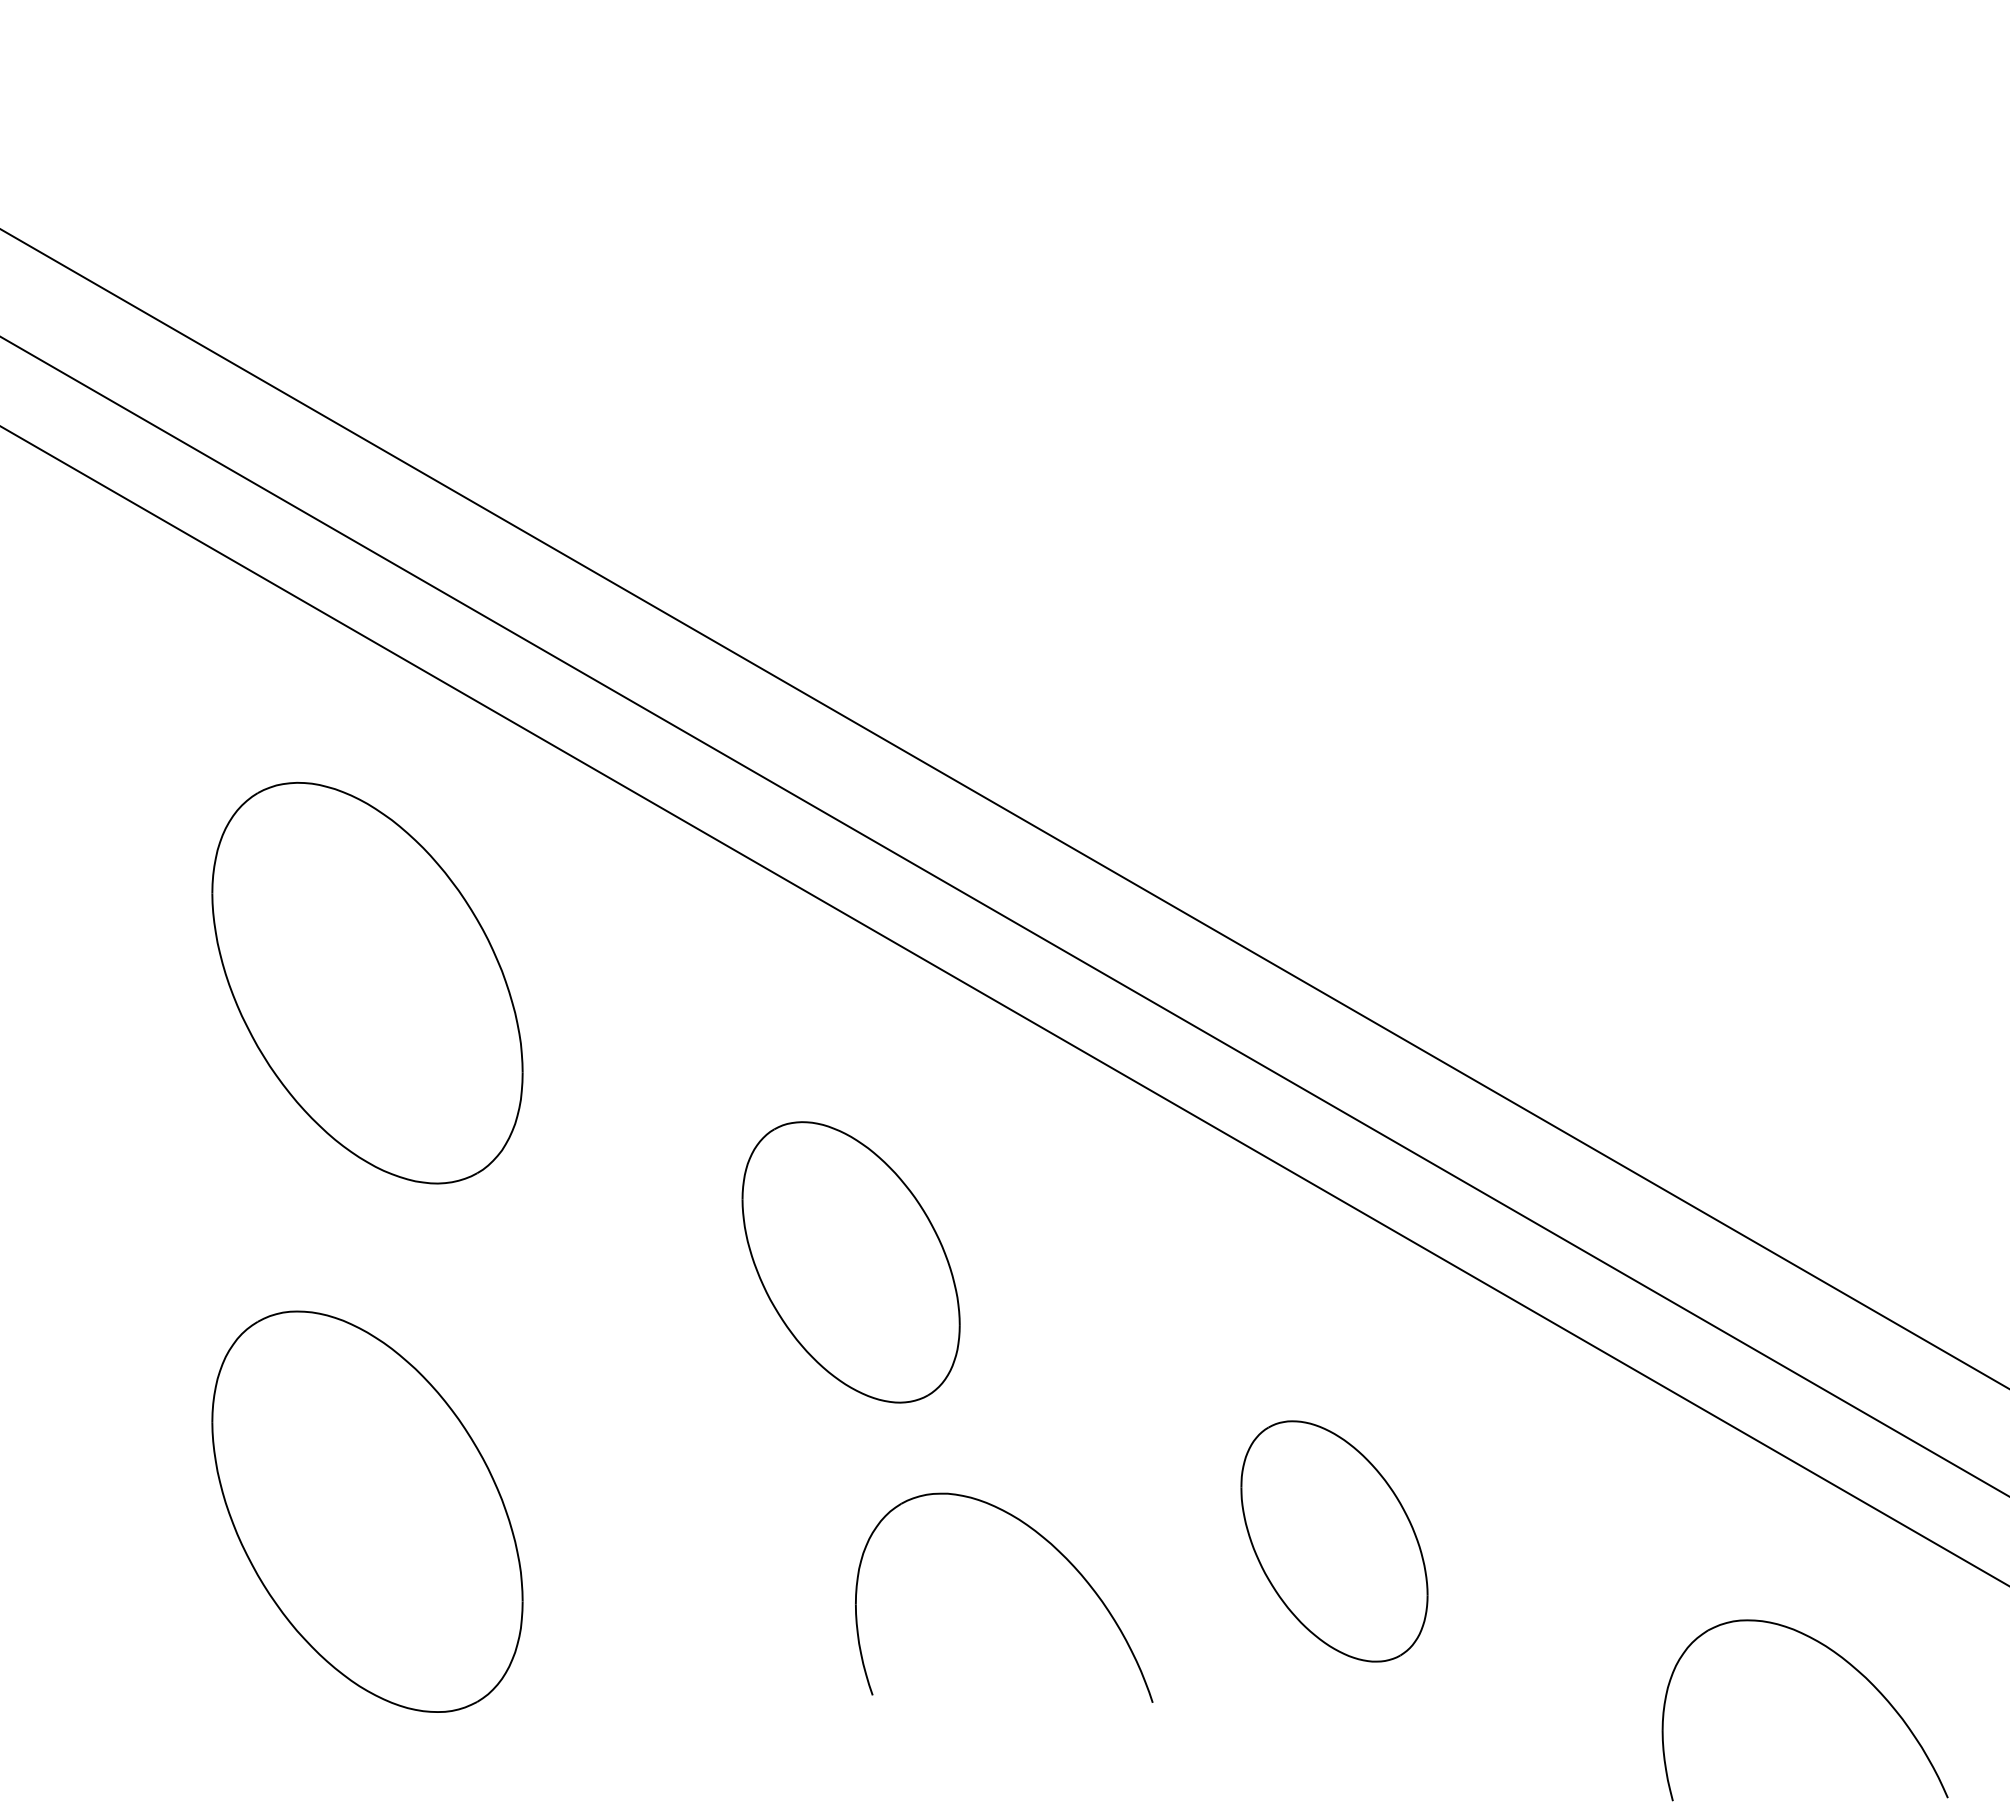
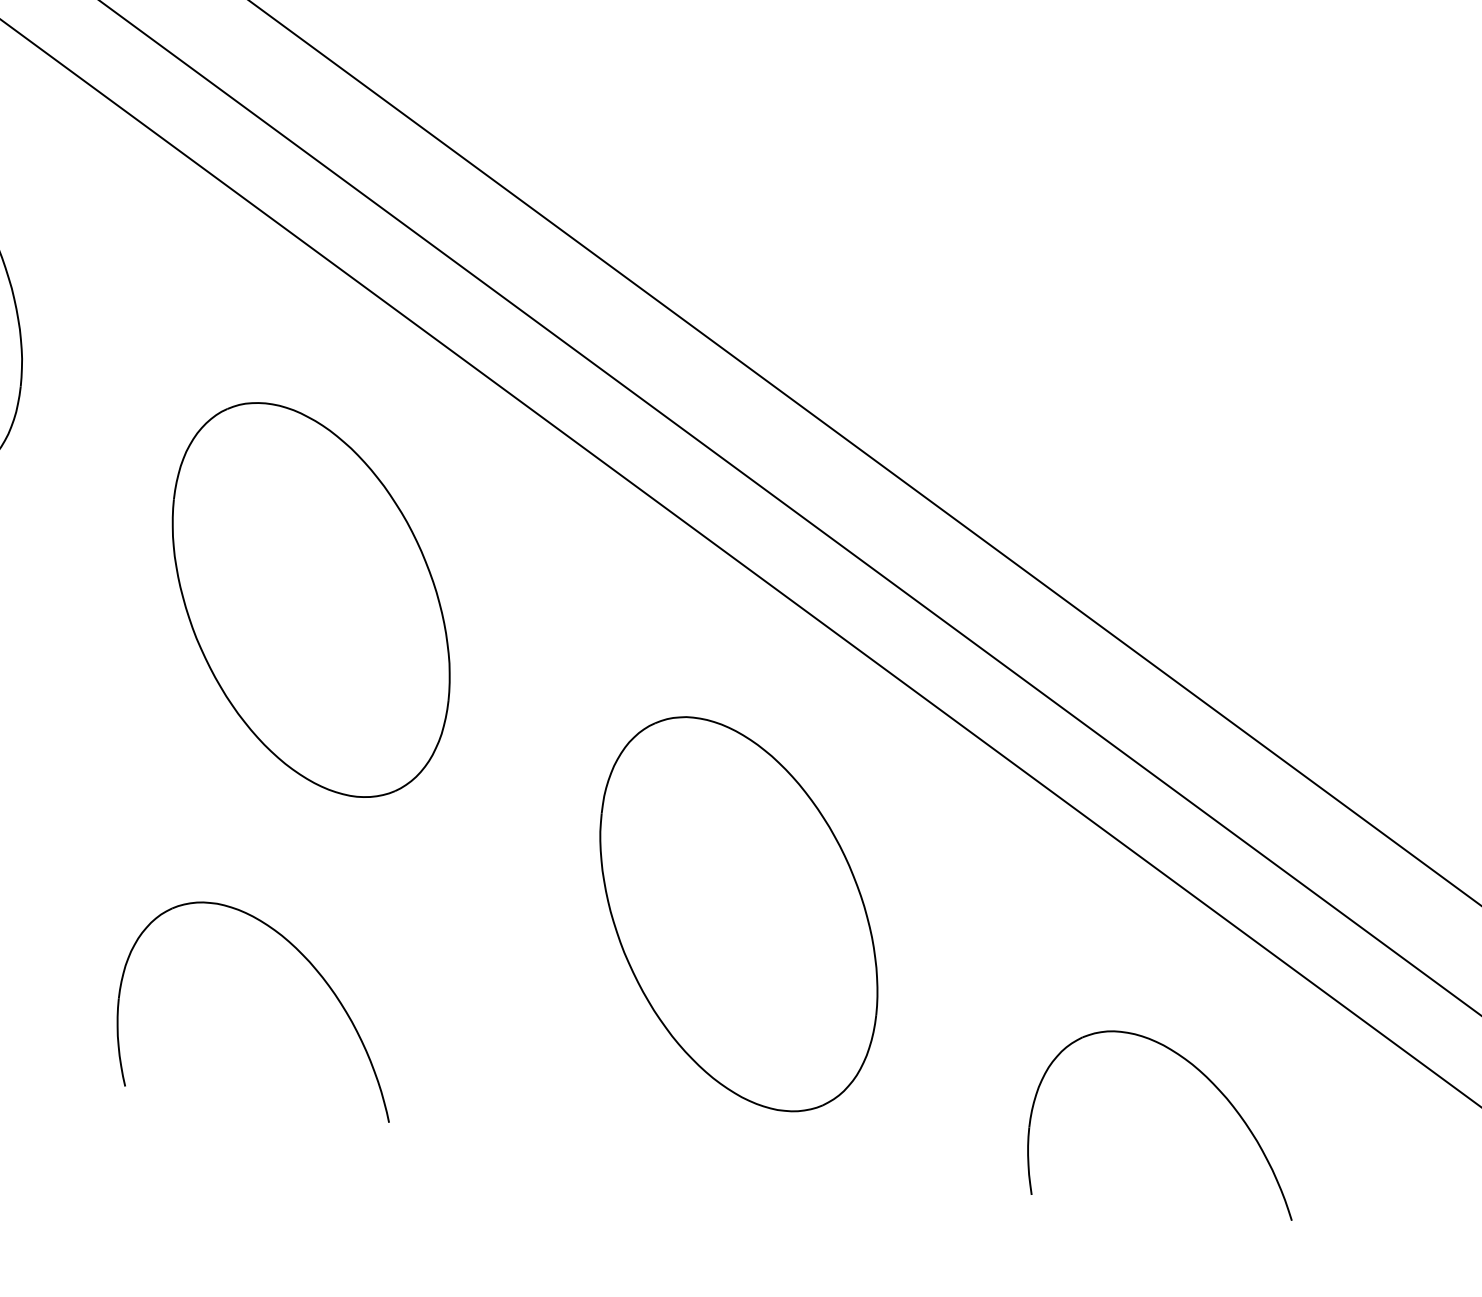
part: (851, 1262) -> (311, 600), size x1.43
part: (1334, 1541) -> (738, 914), size x1.67
part: (1047, 1542) -> (306, 960), moved

